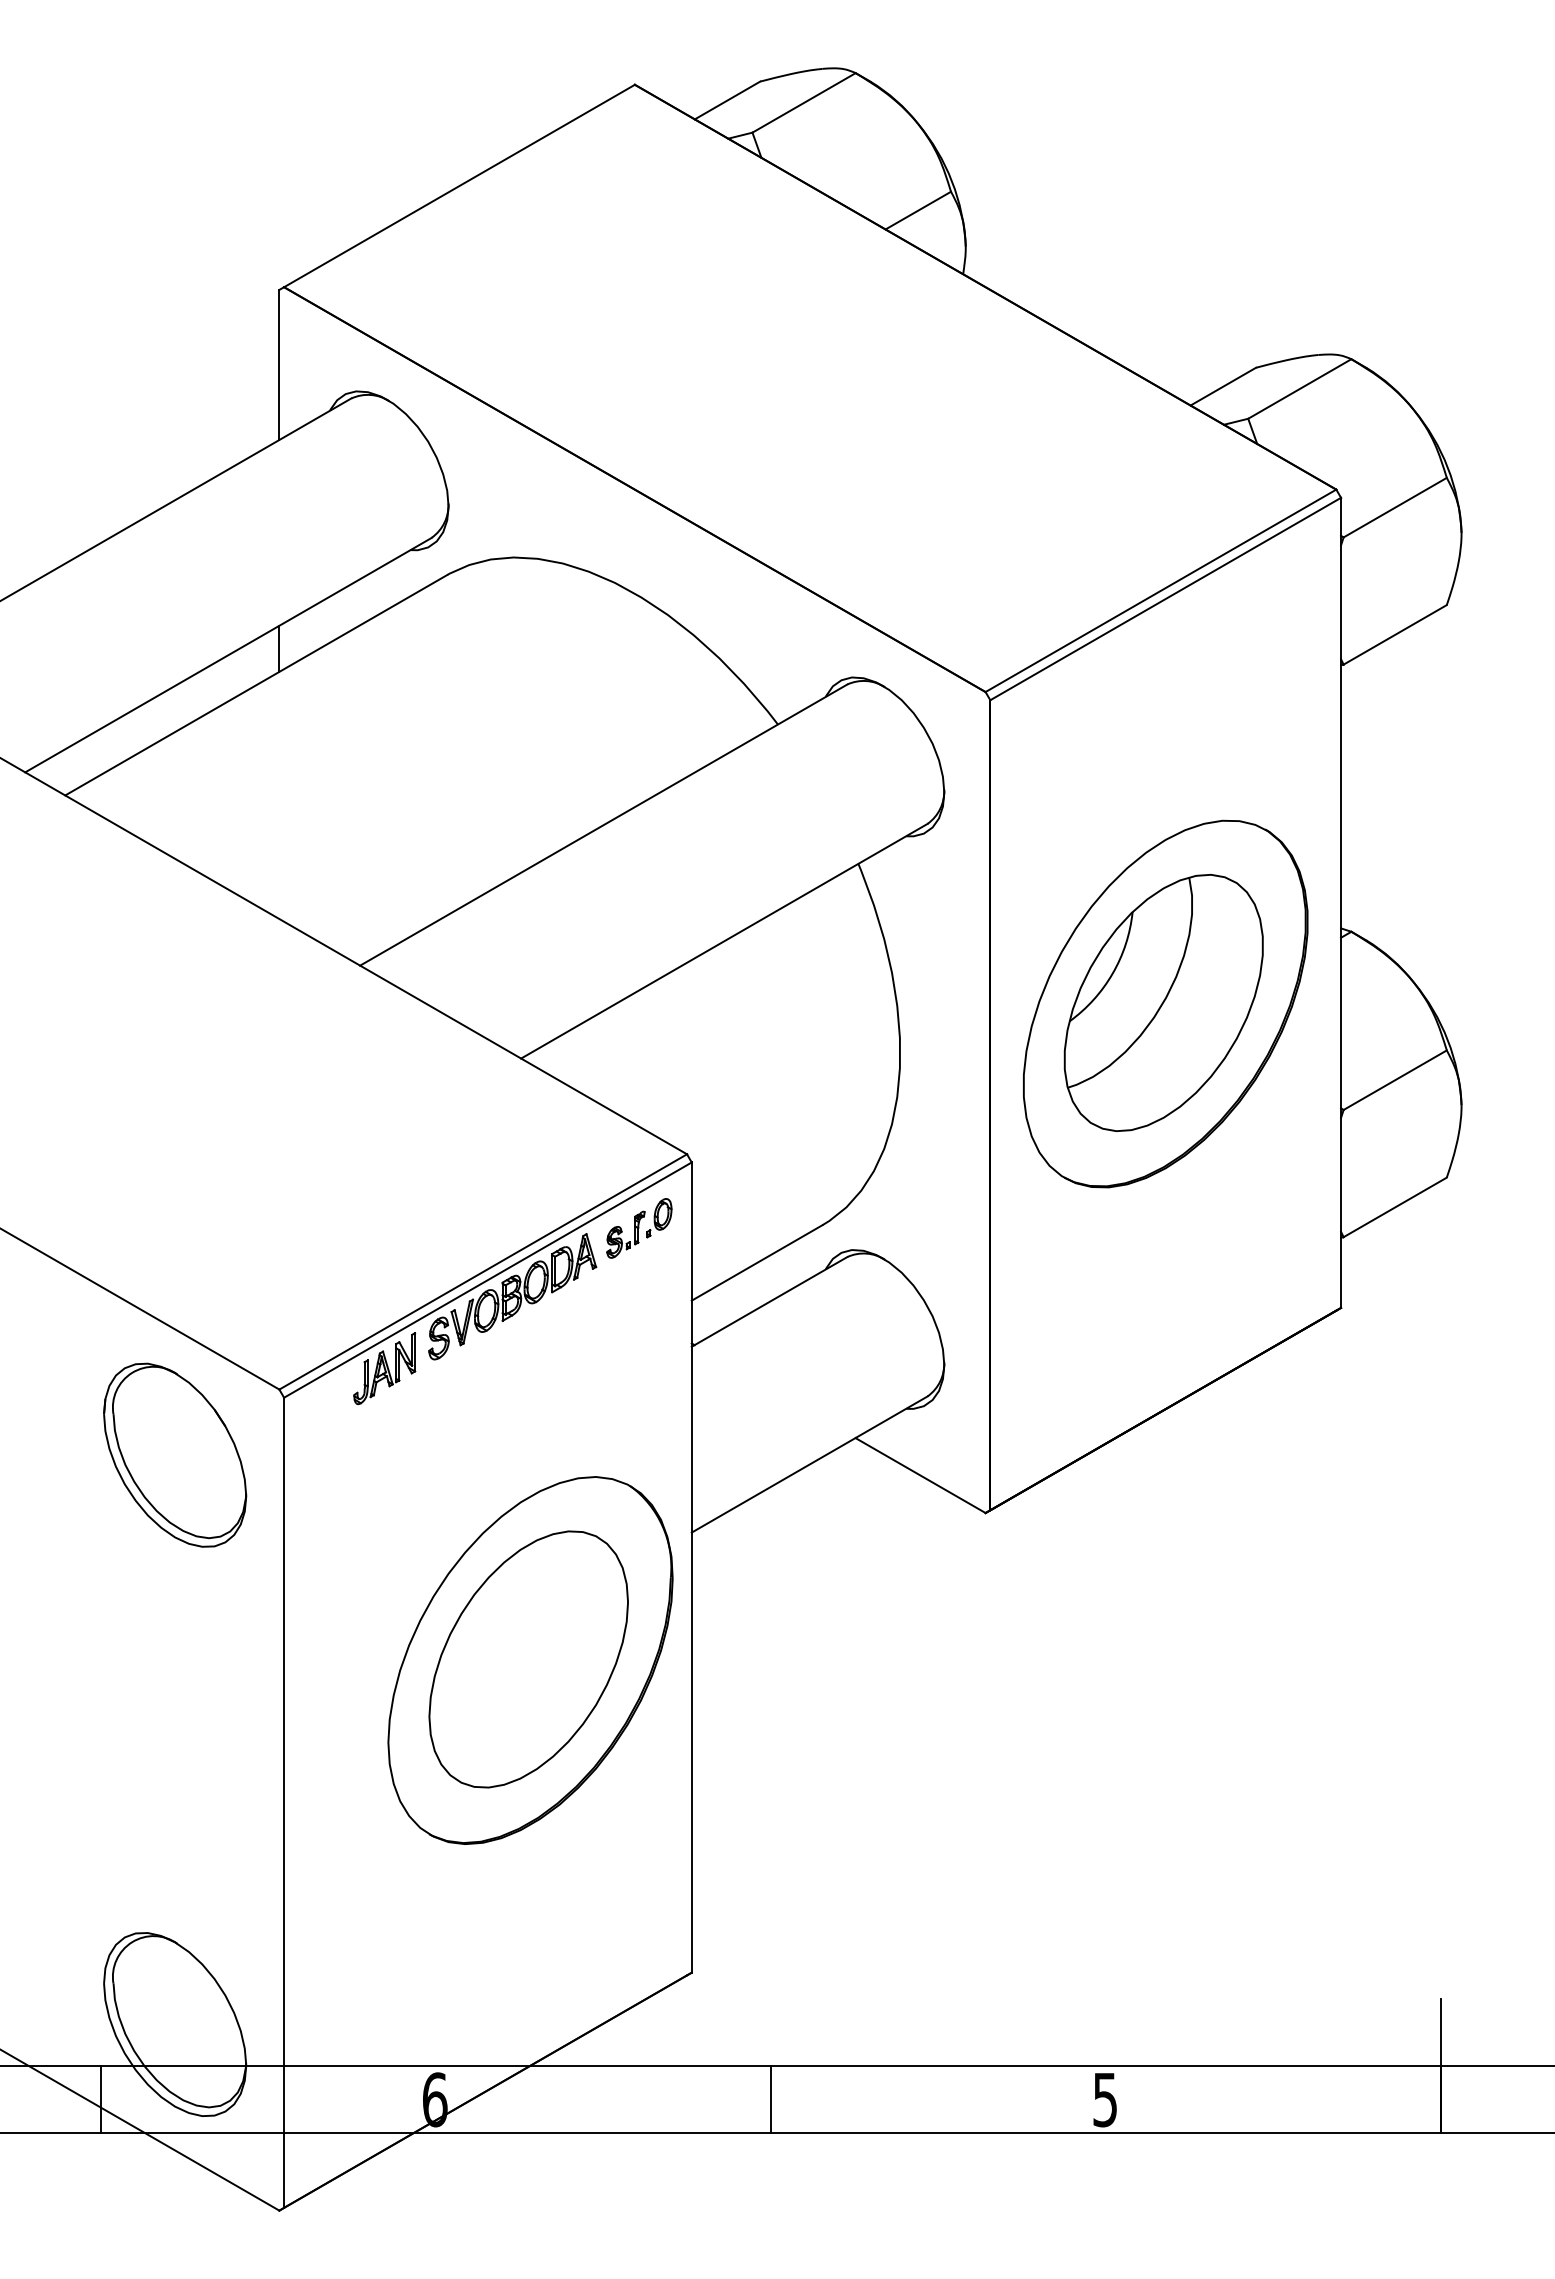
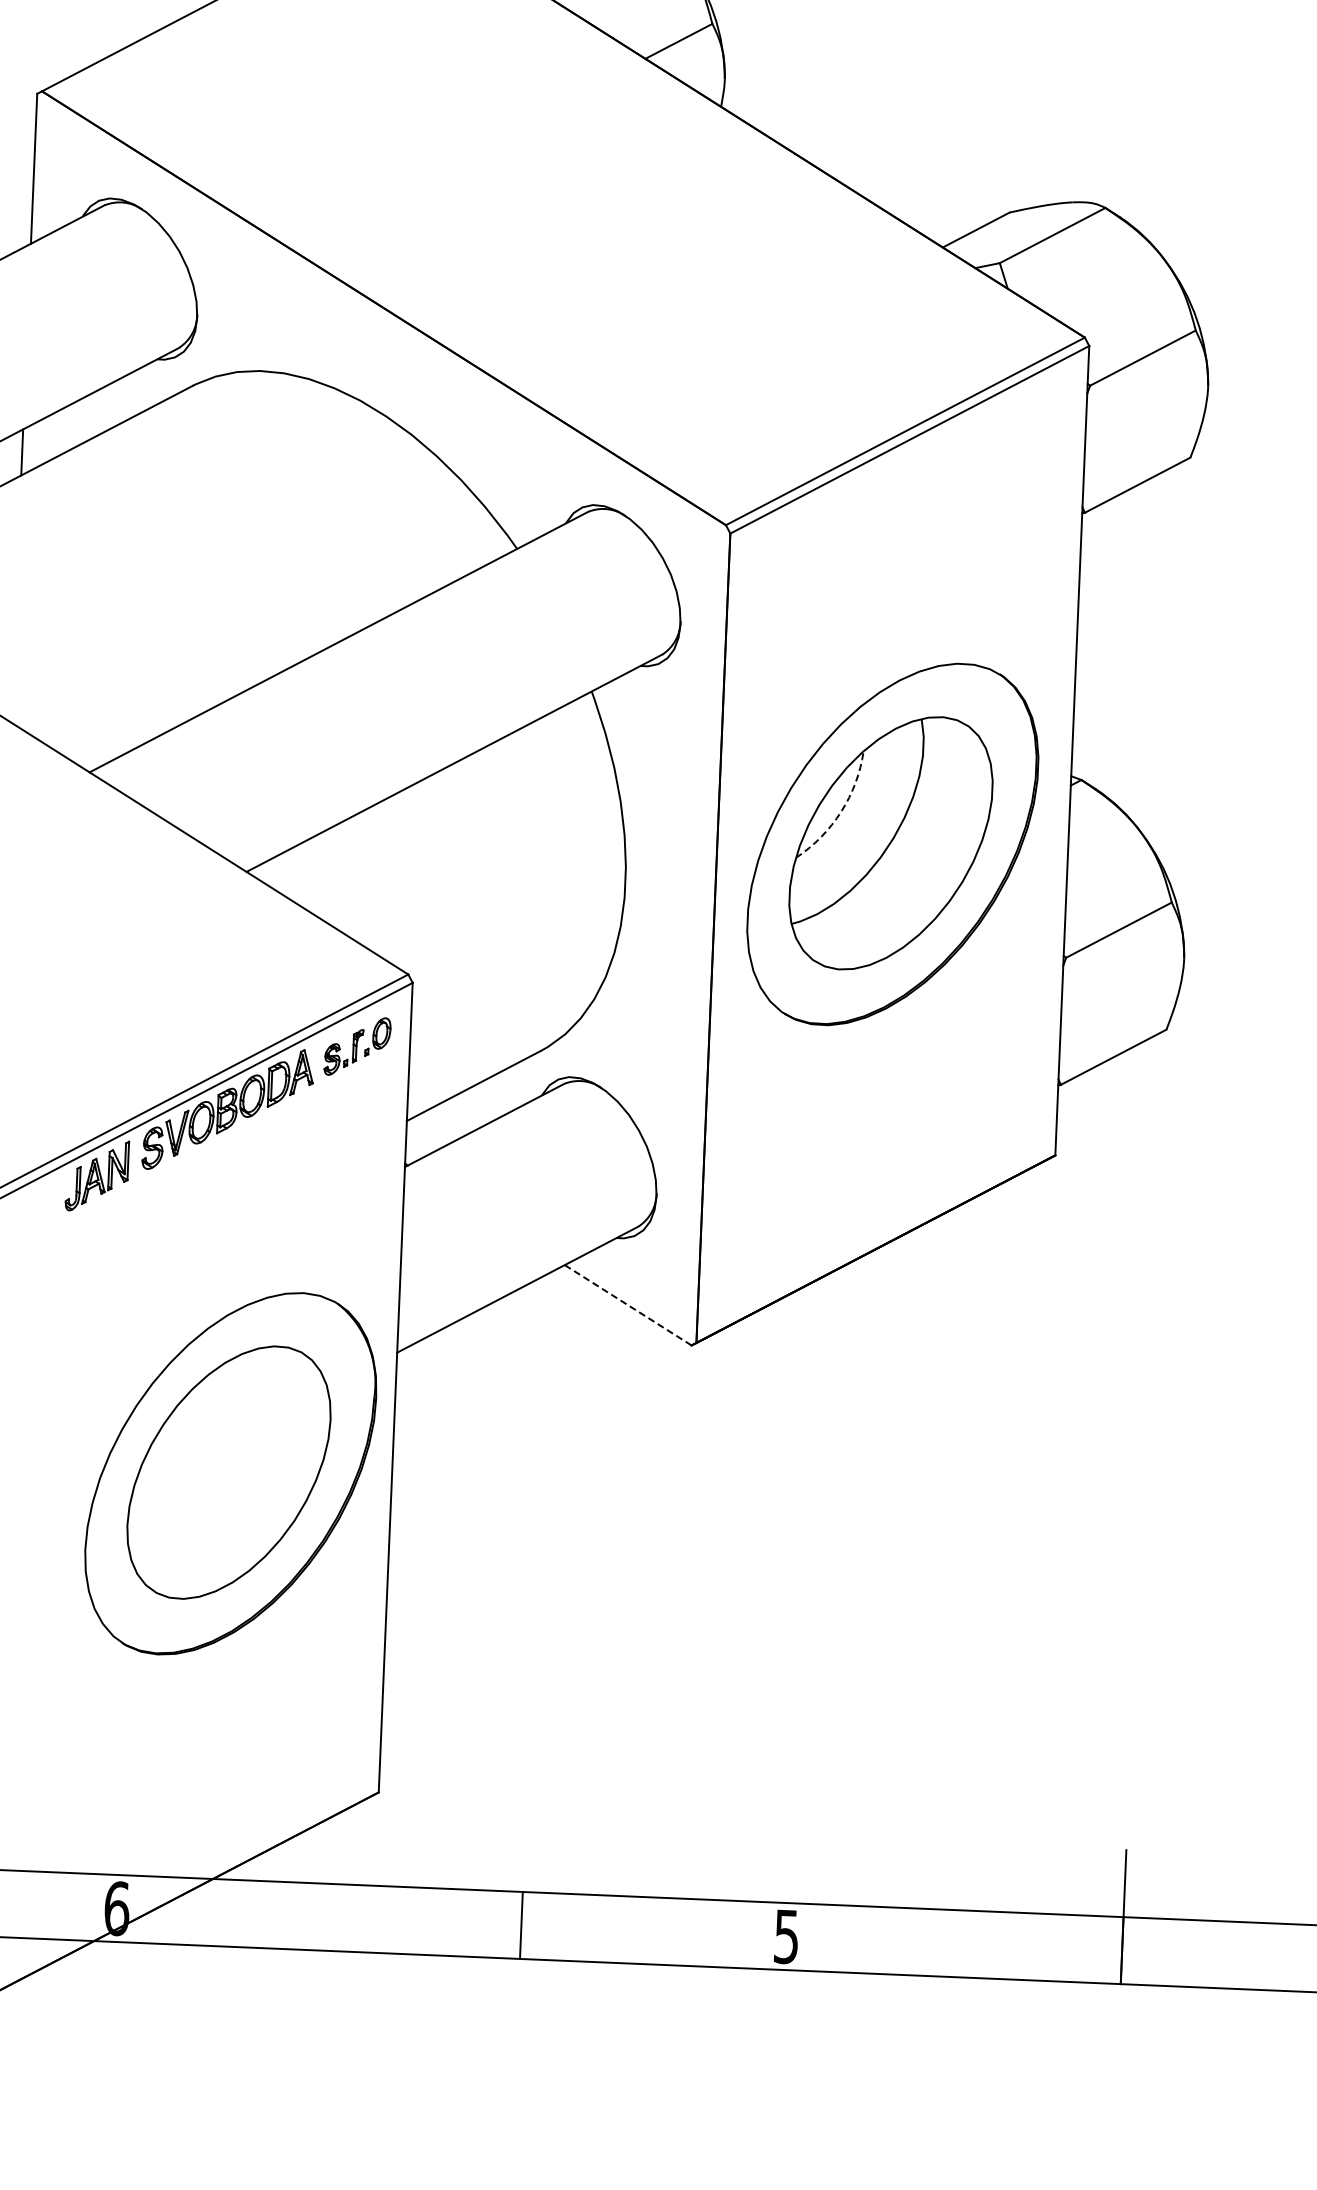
arc: (1112, 973) -> (840, 811), solid -> dashed
line: (921, 1475) -> (629, 1305), solid -> dashed
line: (770, 2099) -> (521, 1925), moved

